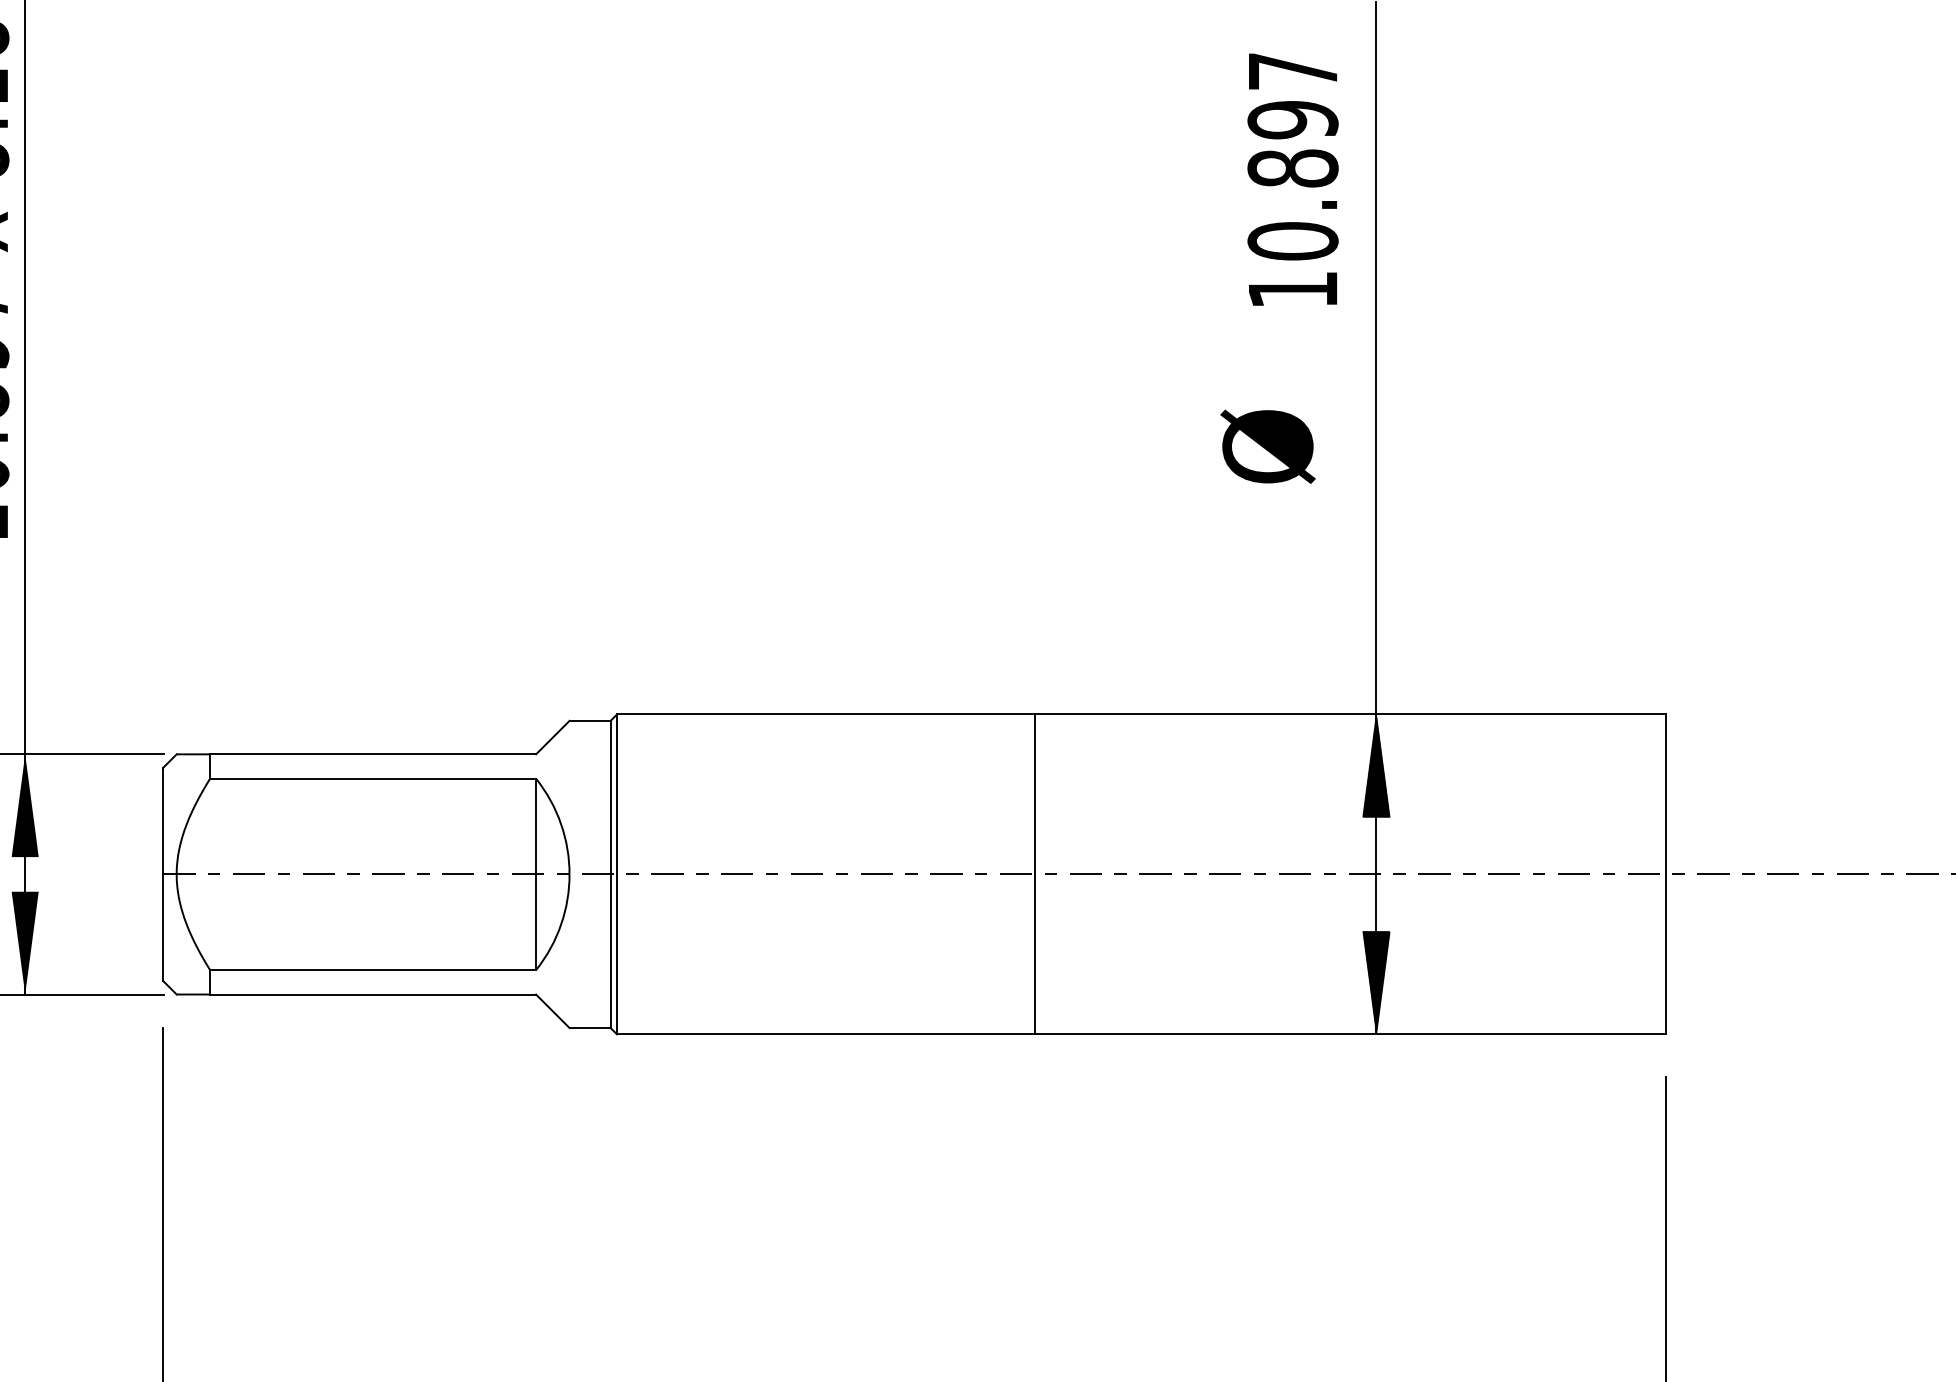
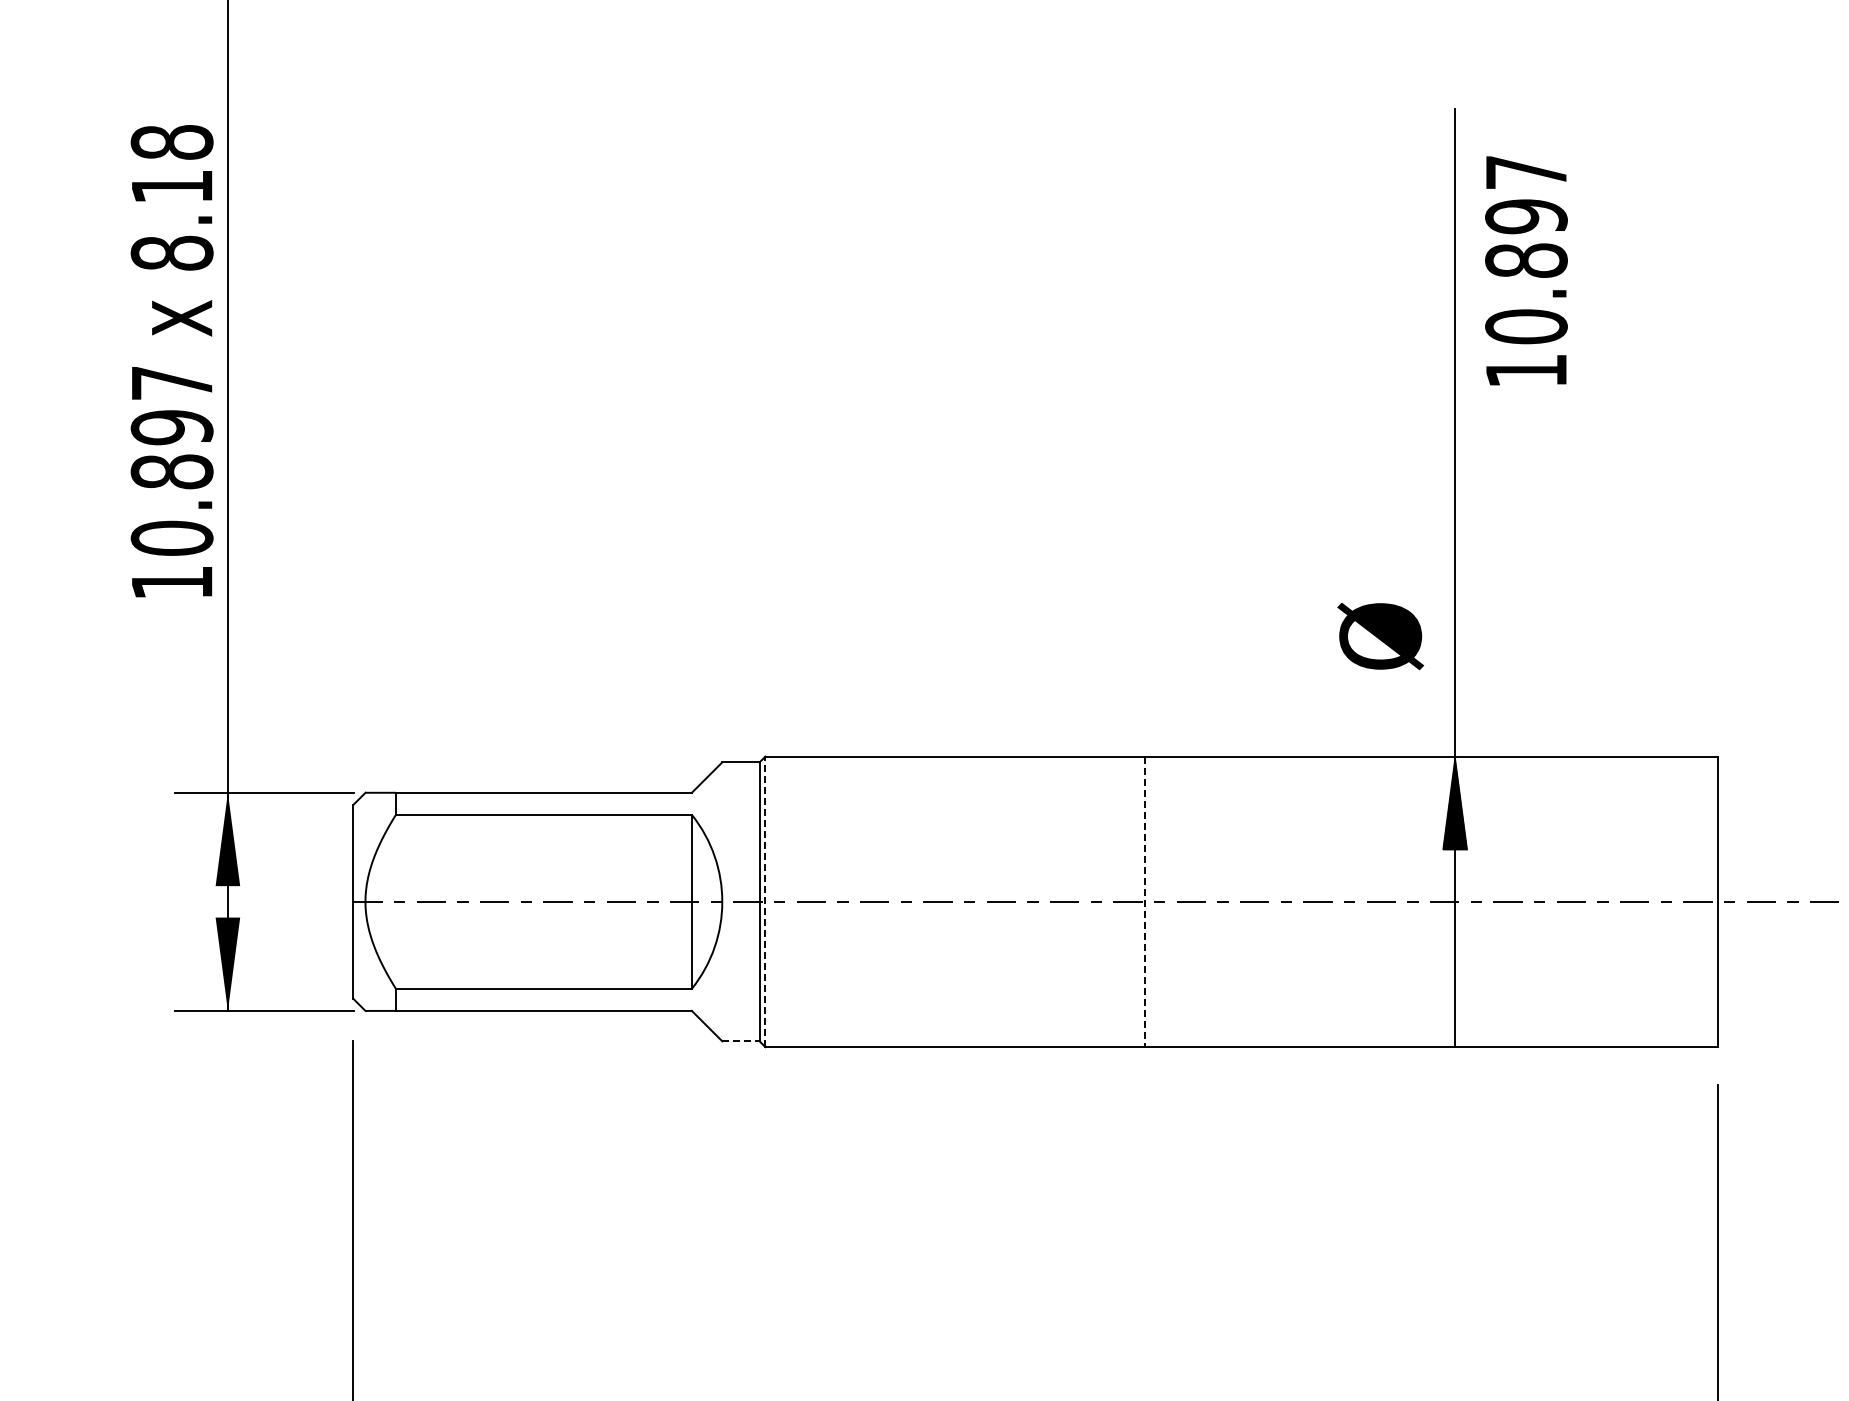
text: (1293, 179) -> (1526, 270), moved
text: (1267, 446) -> (1380, 636), moved
line: (617, 874) -> (765, 901), solid -> dashed
line: (1035, 875) -> (1145, 902), solid -> dashed
hatch: (1375, 981) -> (1454, 999), removed
line: (589, 1028) -> (740, 1041), solid -> dashed

